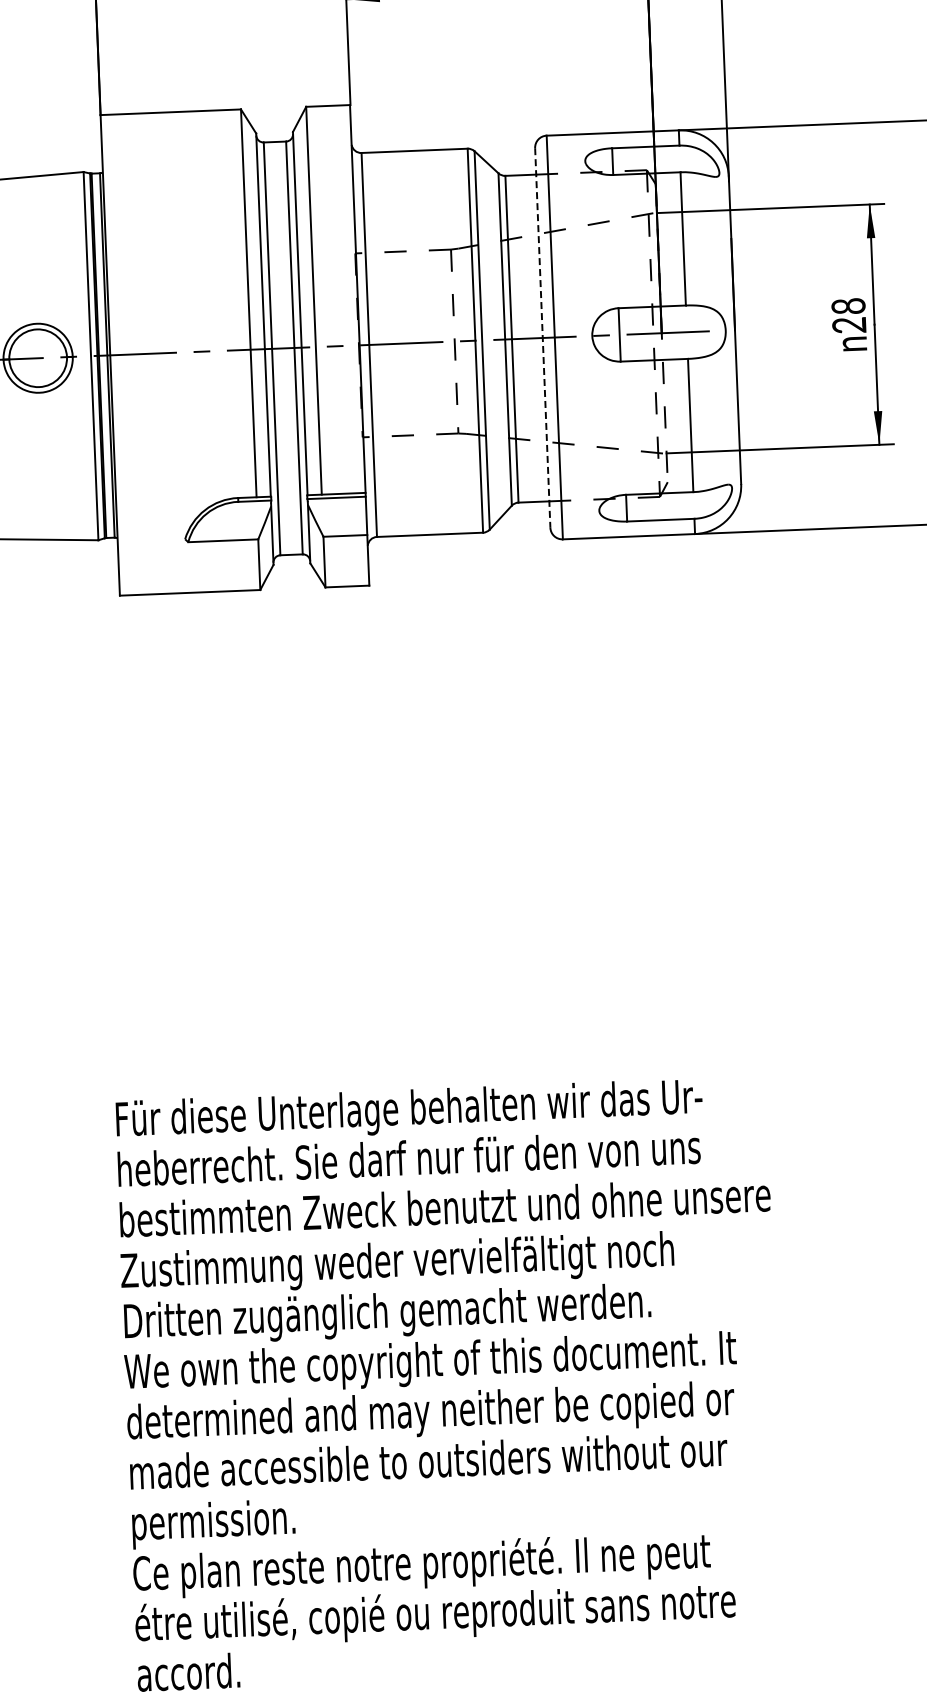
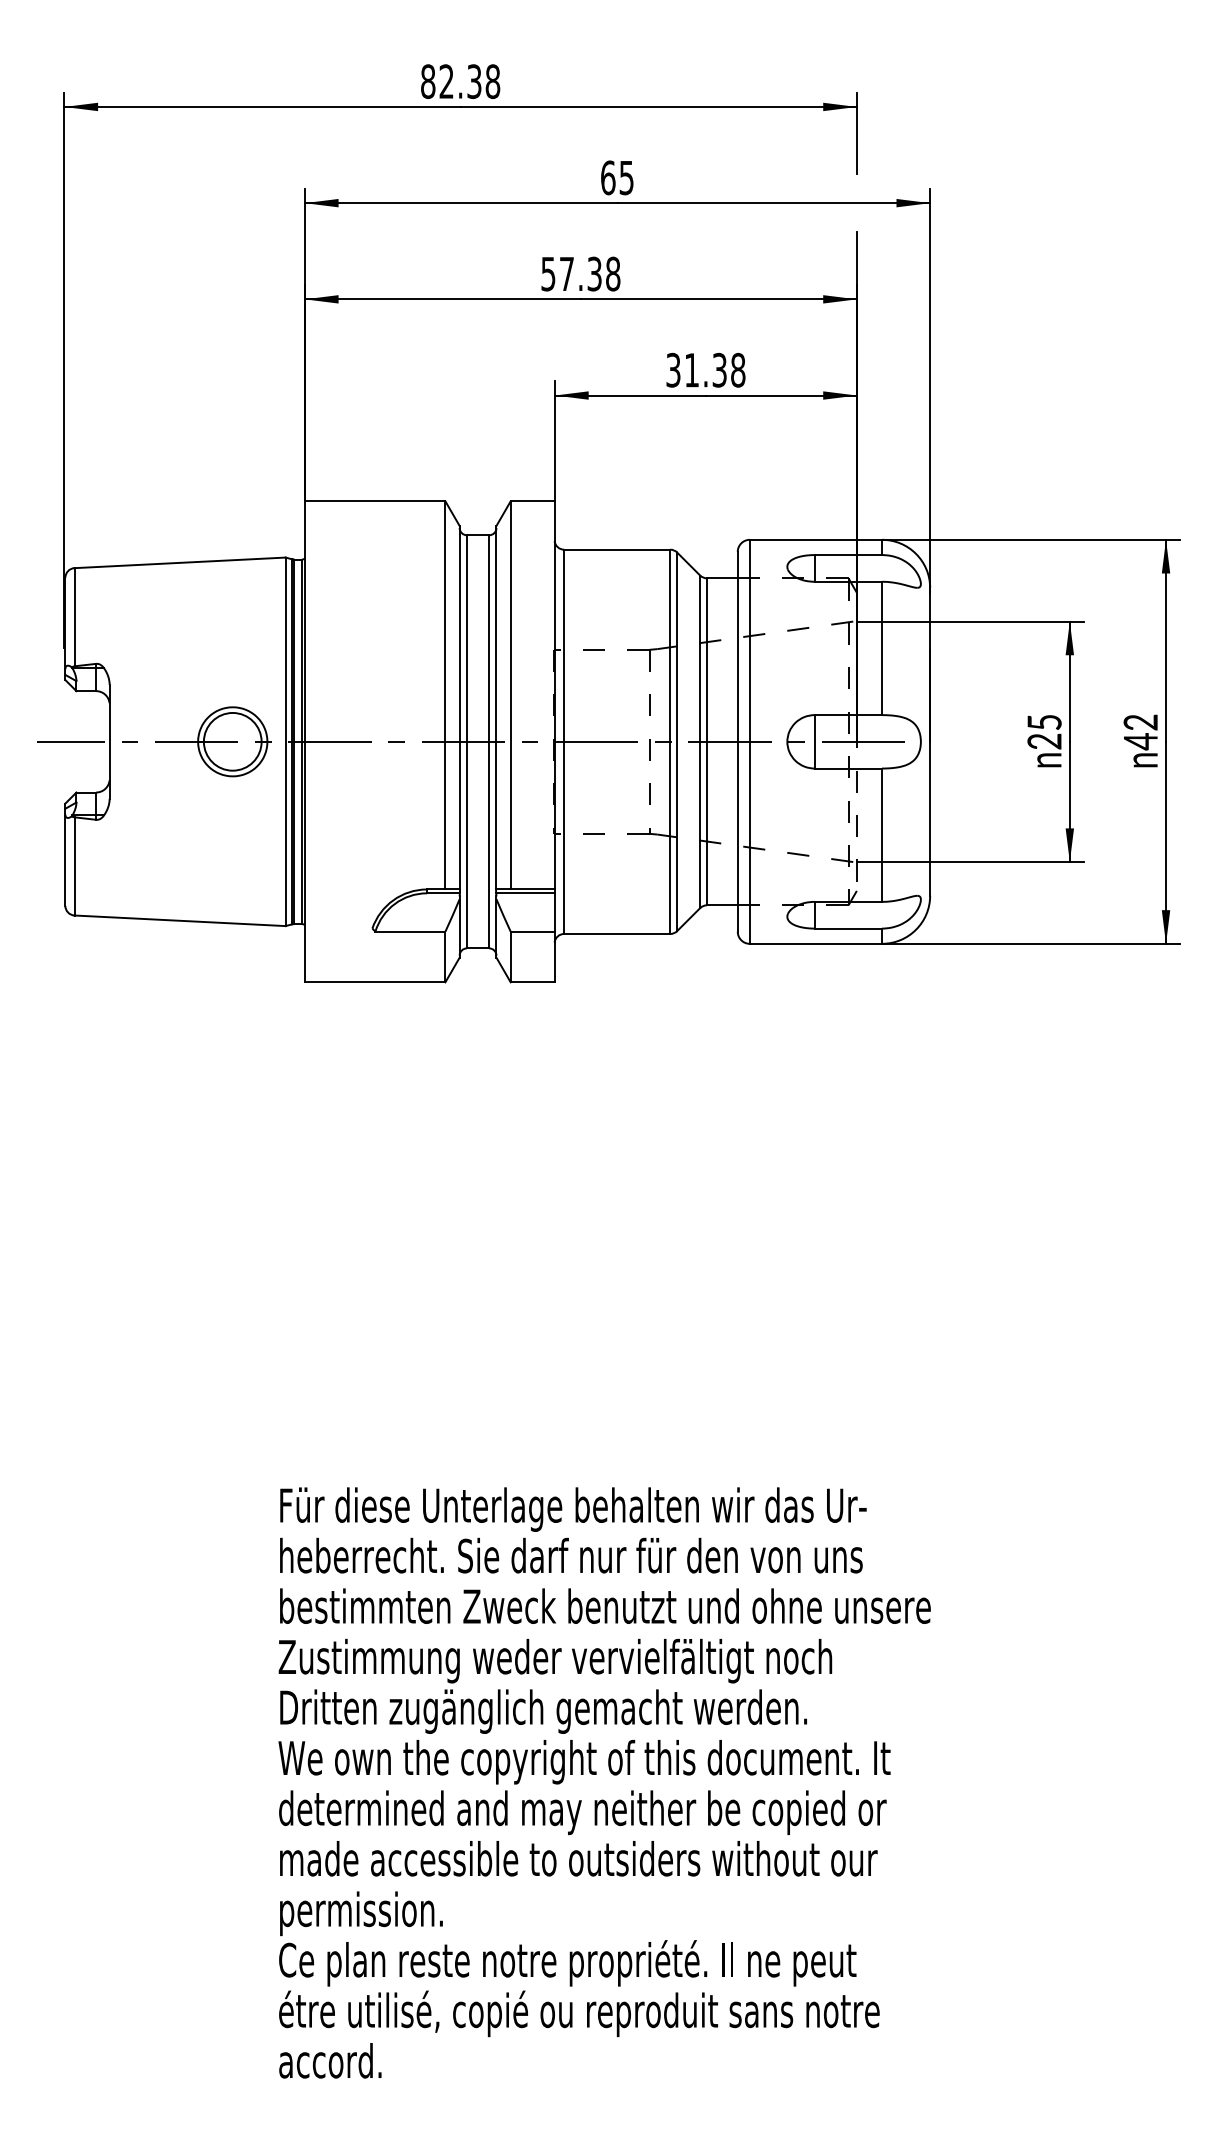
text: (848, 306) -> (1044, 722), 28 -> 25
line: (542, 337) -> (737, 741), dashed -> solid

